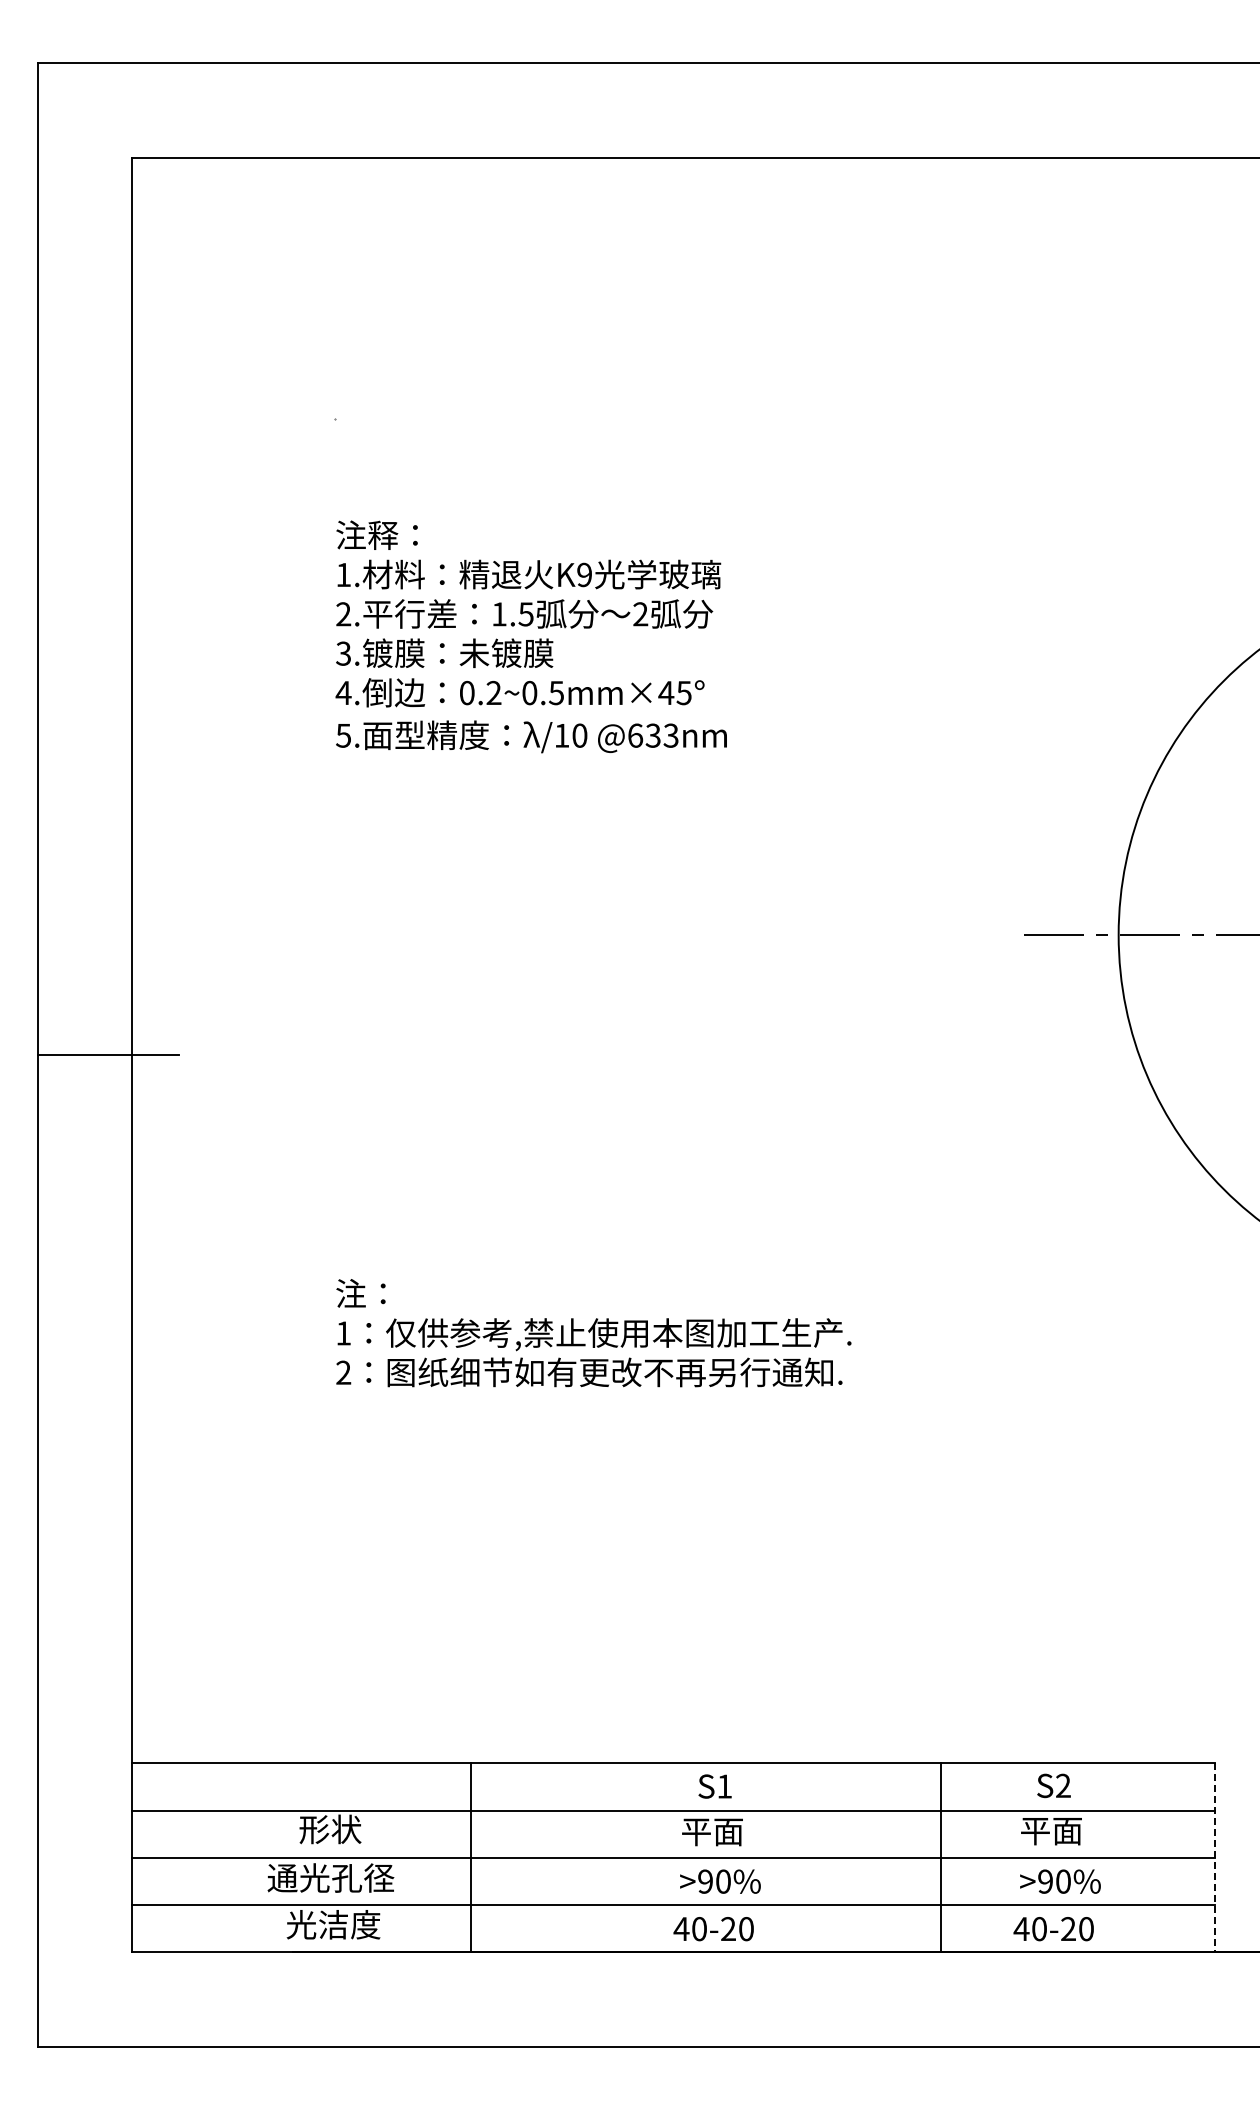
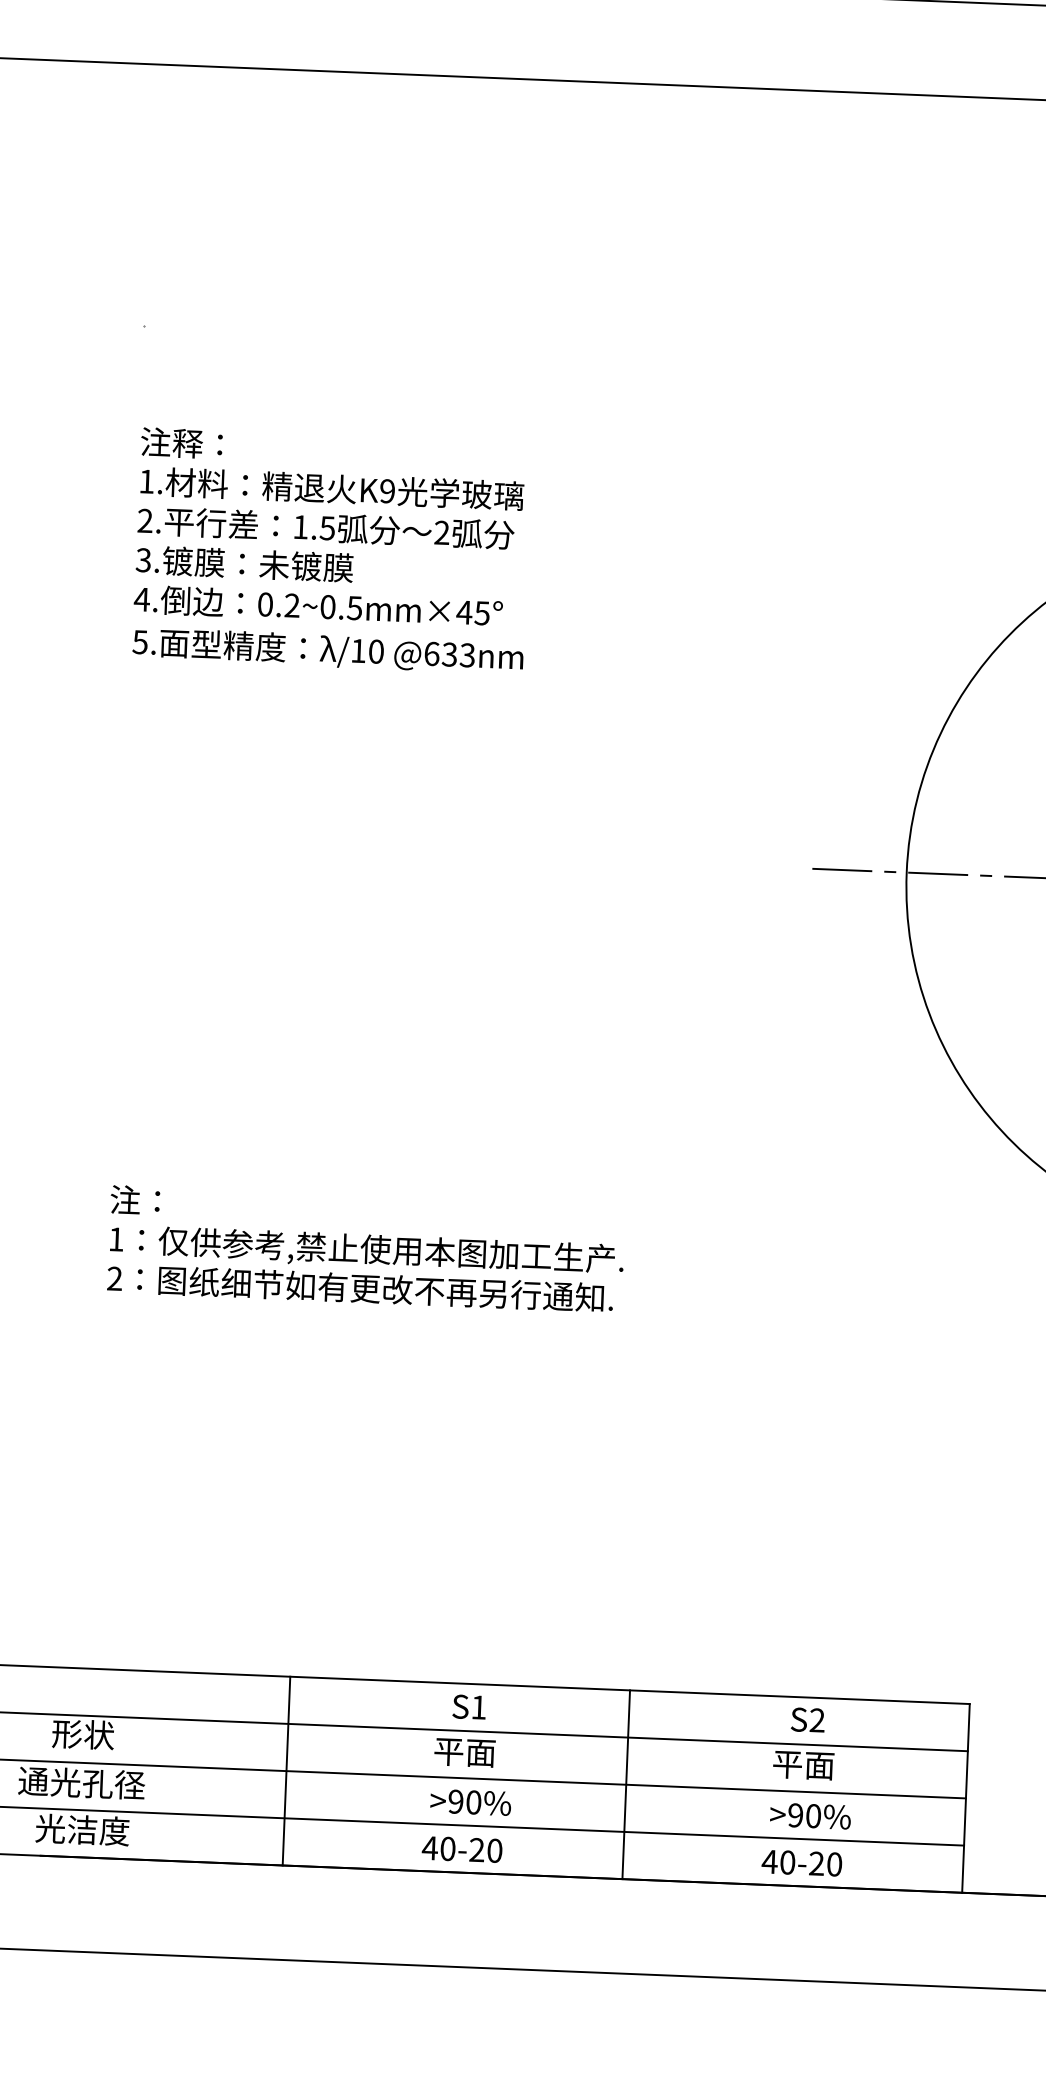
line: (470, 1857) -> (286, 1770), moved
line: (941, 1857) -> (626, 1784), moved
line: (1215, 1858) -> (966, 1799), dashed -> solid

